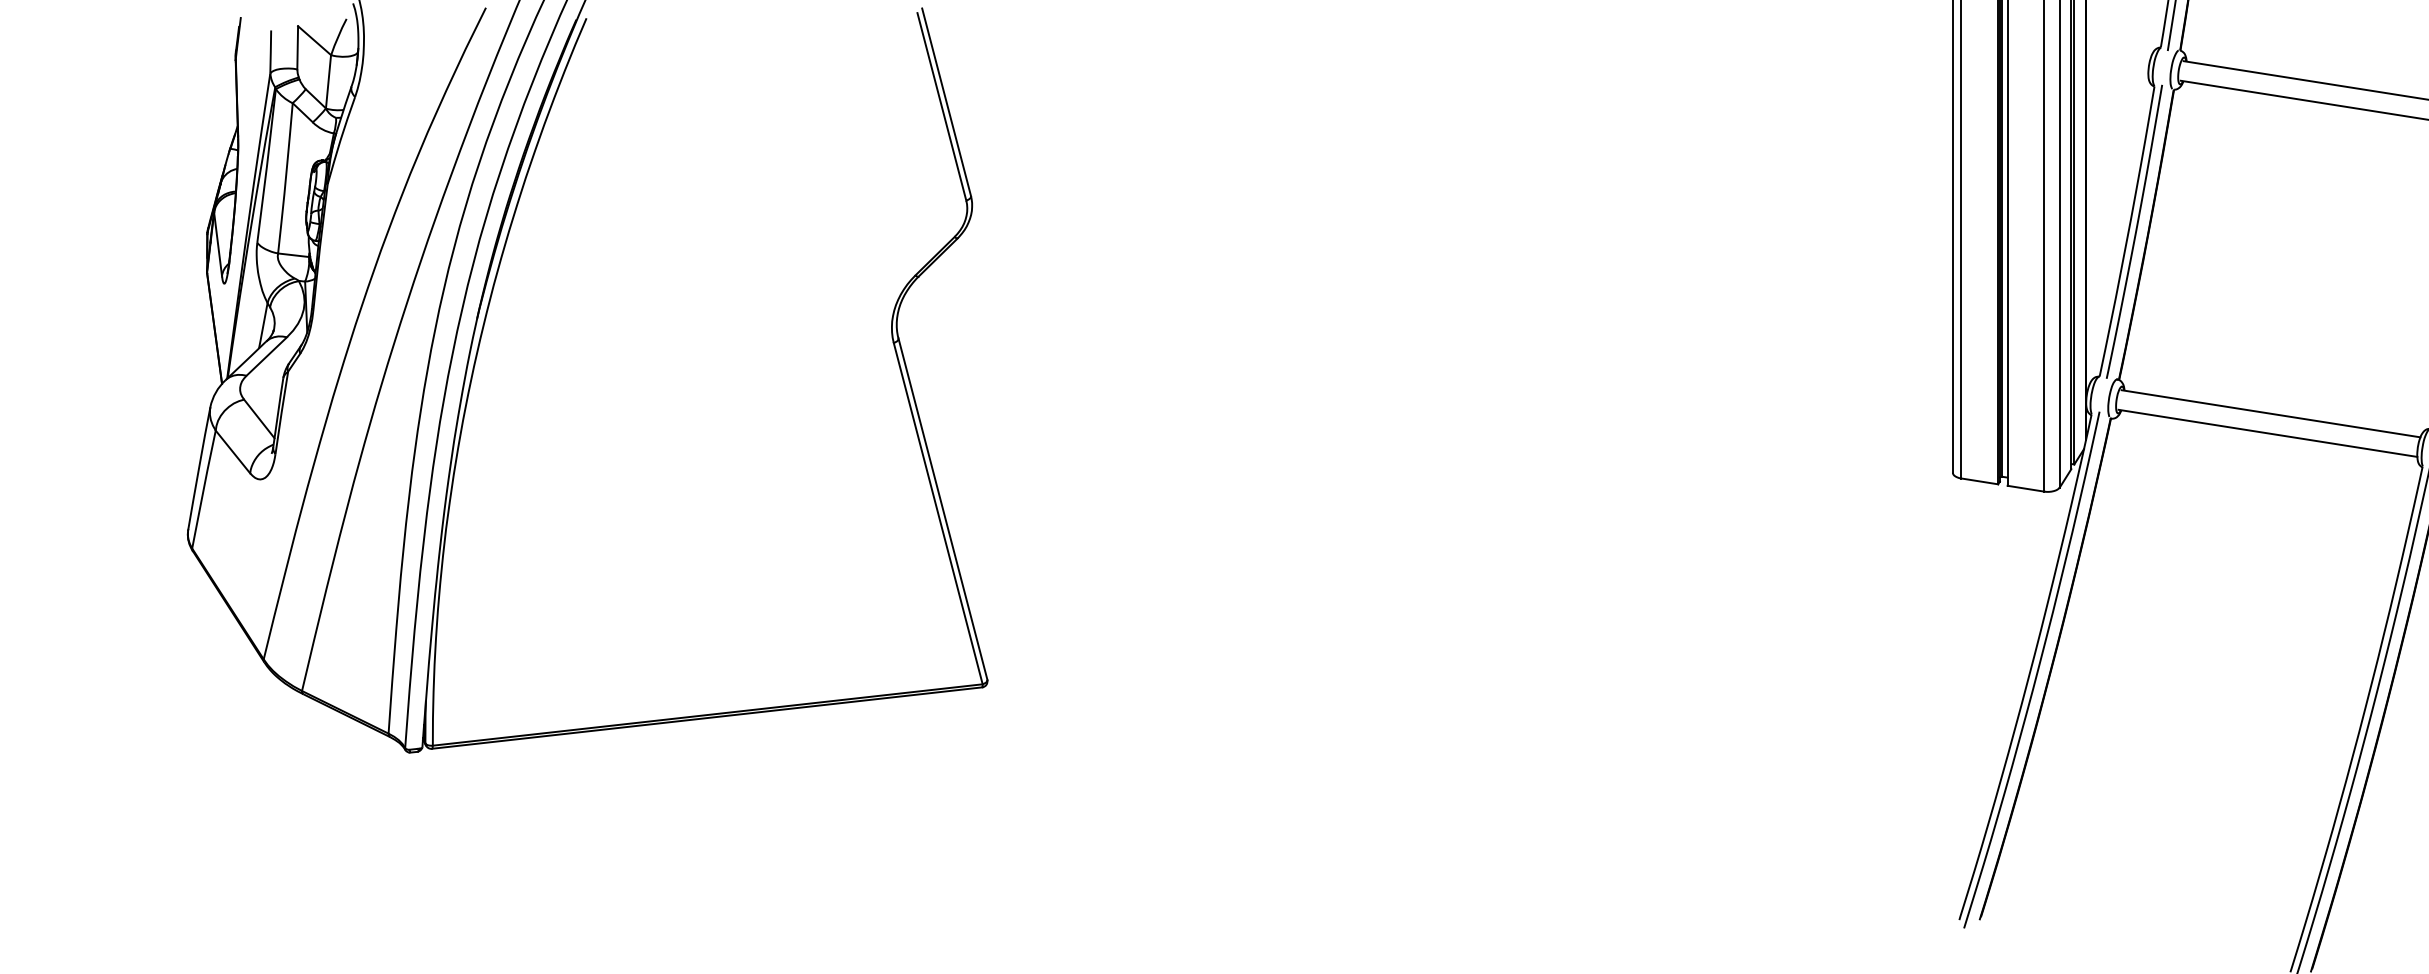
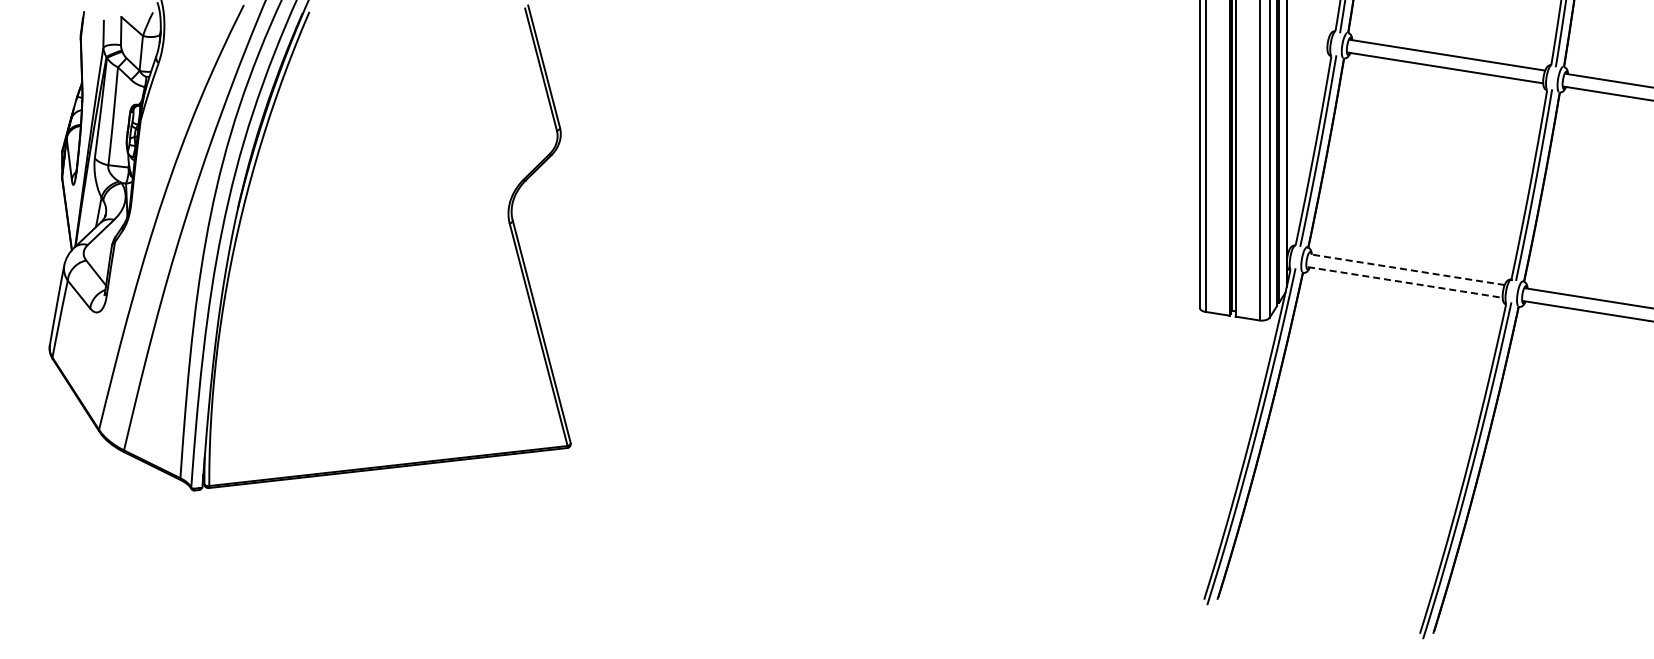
line: (2271, 413) -> (1407, 269), solid -> dashed
line: (2268, 433) -> (1405, 282), solid -> dashed

